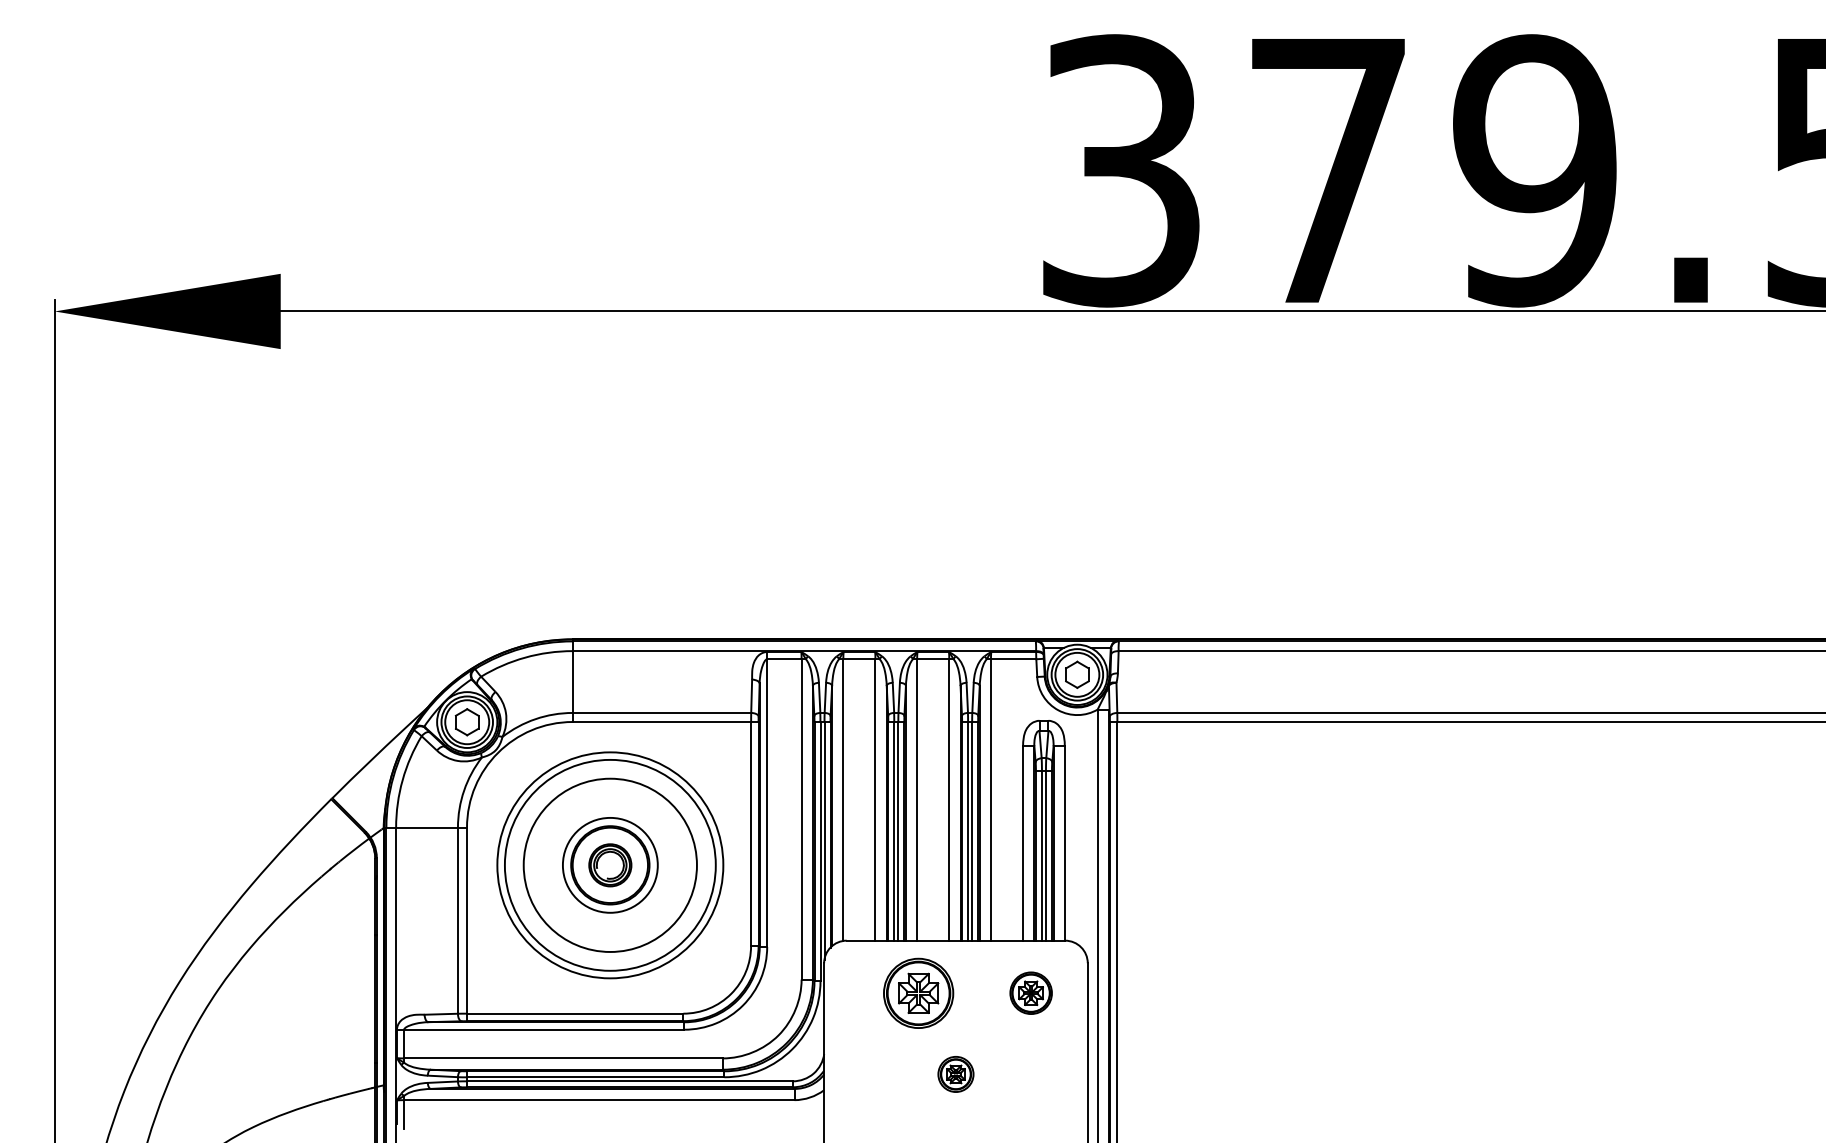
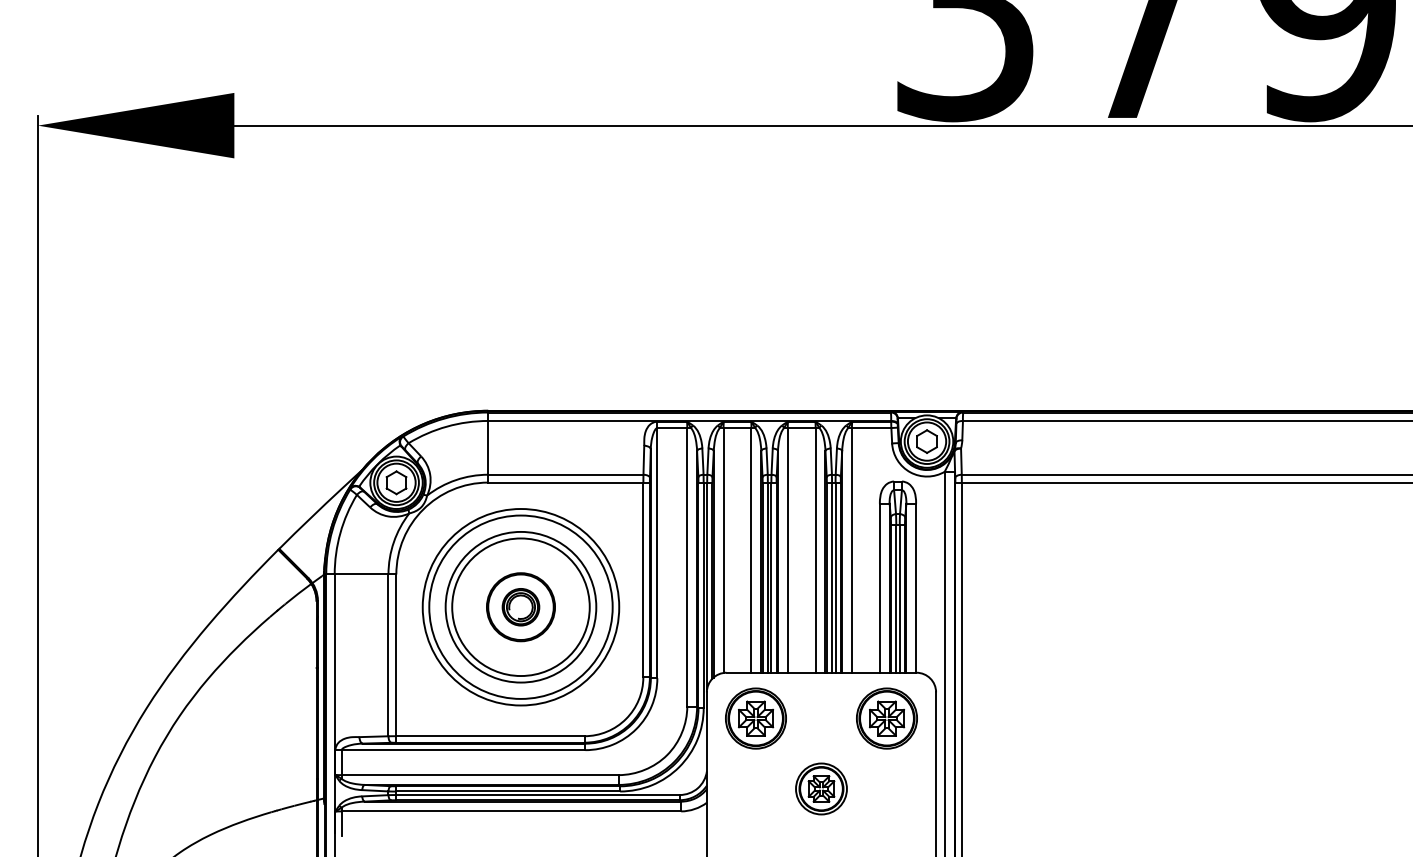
circle: (610, 865) -> (521, 607), size x1.67
part: (918, 992) -> (755, 717), moved
part: (1030, 992) -> (886, 717), size x1.67
part: (955, 1074) -> (821, 789), size x1.67

